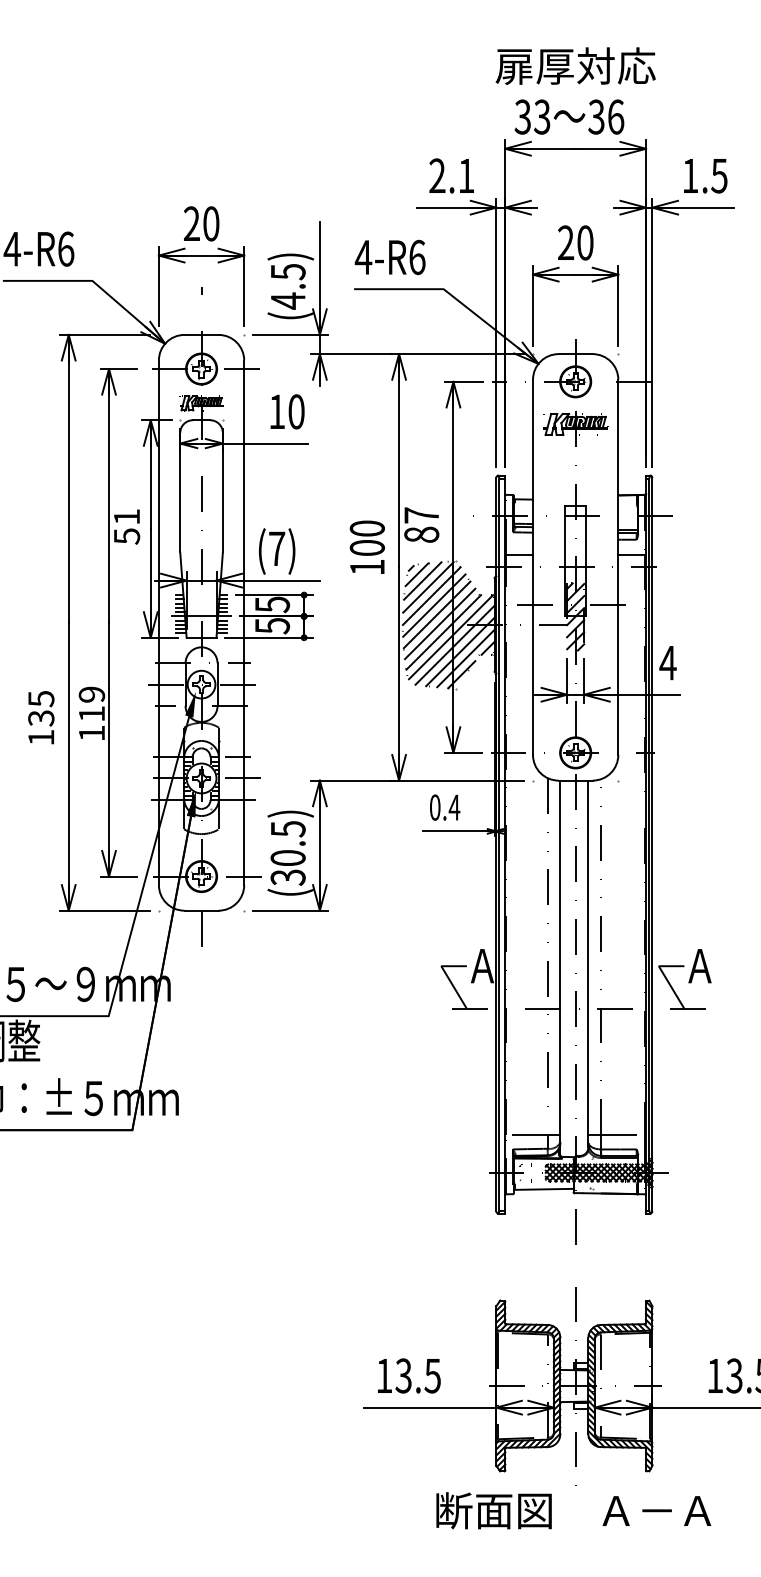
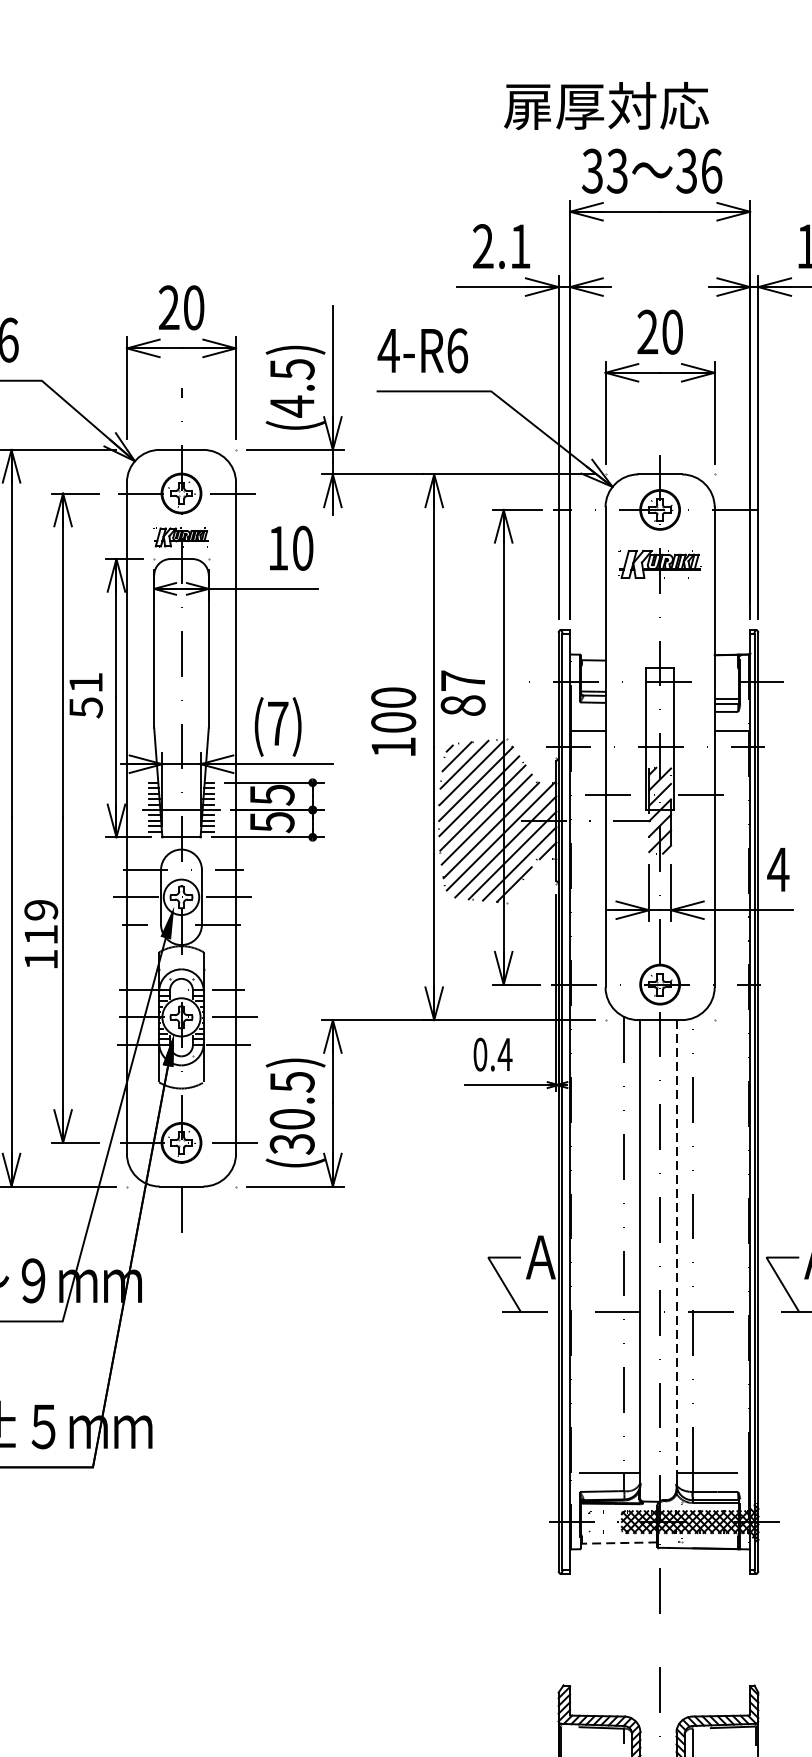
text: (575, 65) -> (606, 105), moved
line: (588, 957) -> (676, 1246), solid -> dashed
line: (543, 1189) -> (618, 1543), solid -> dashed

